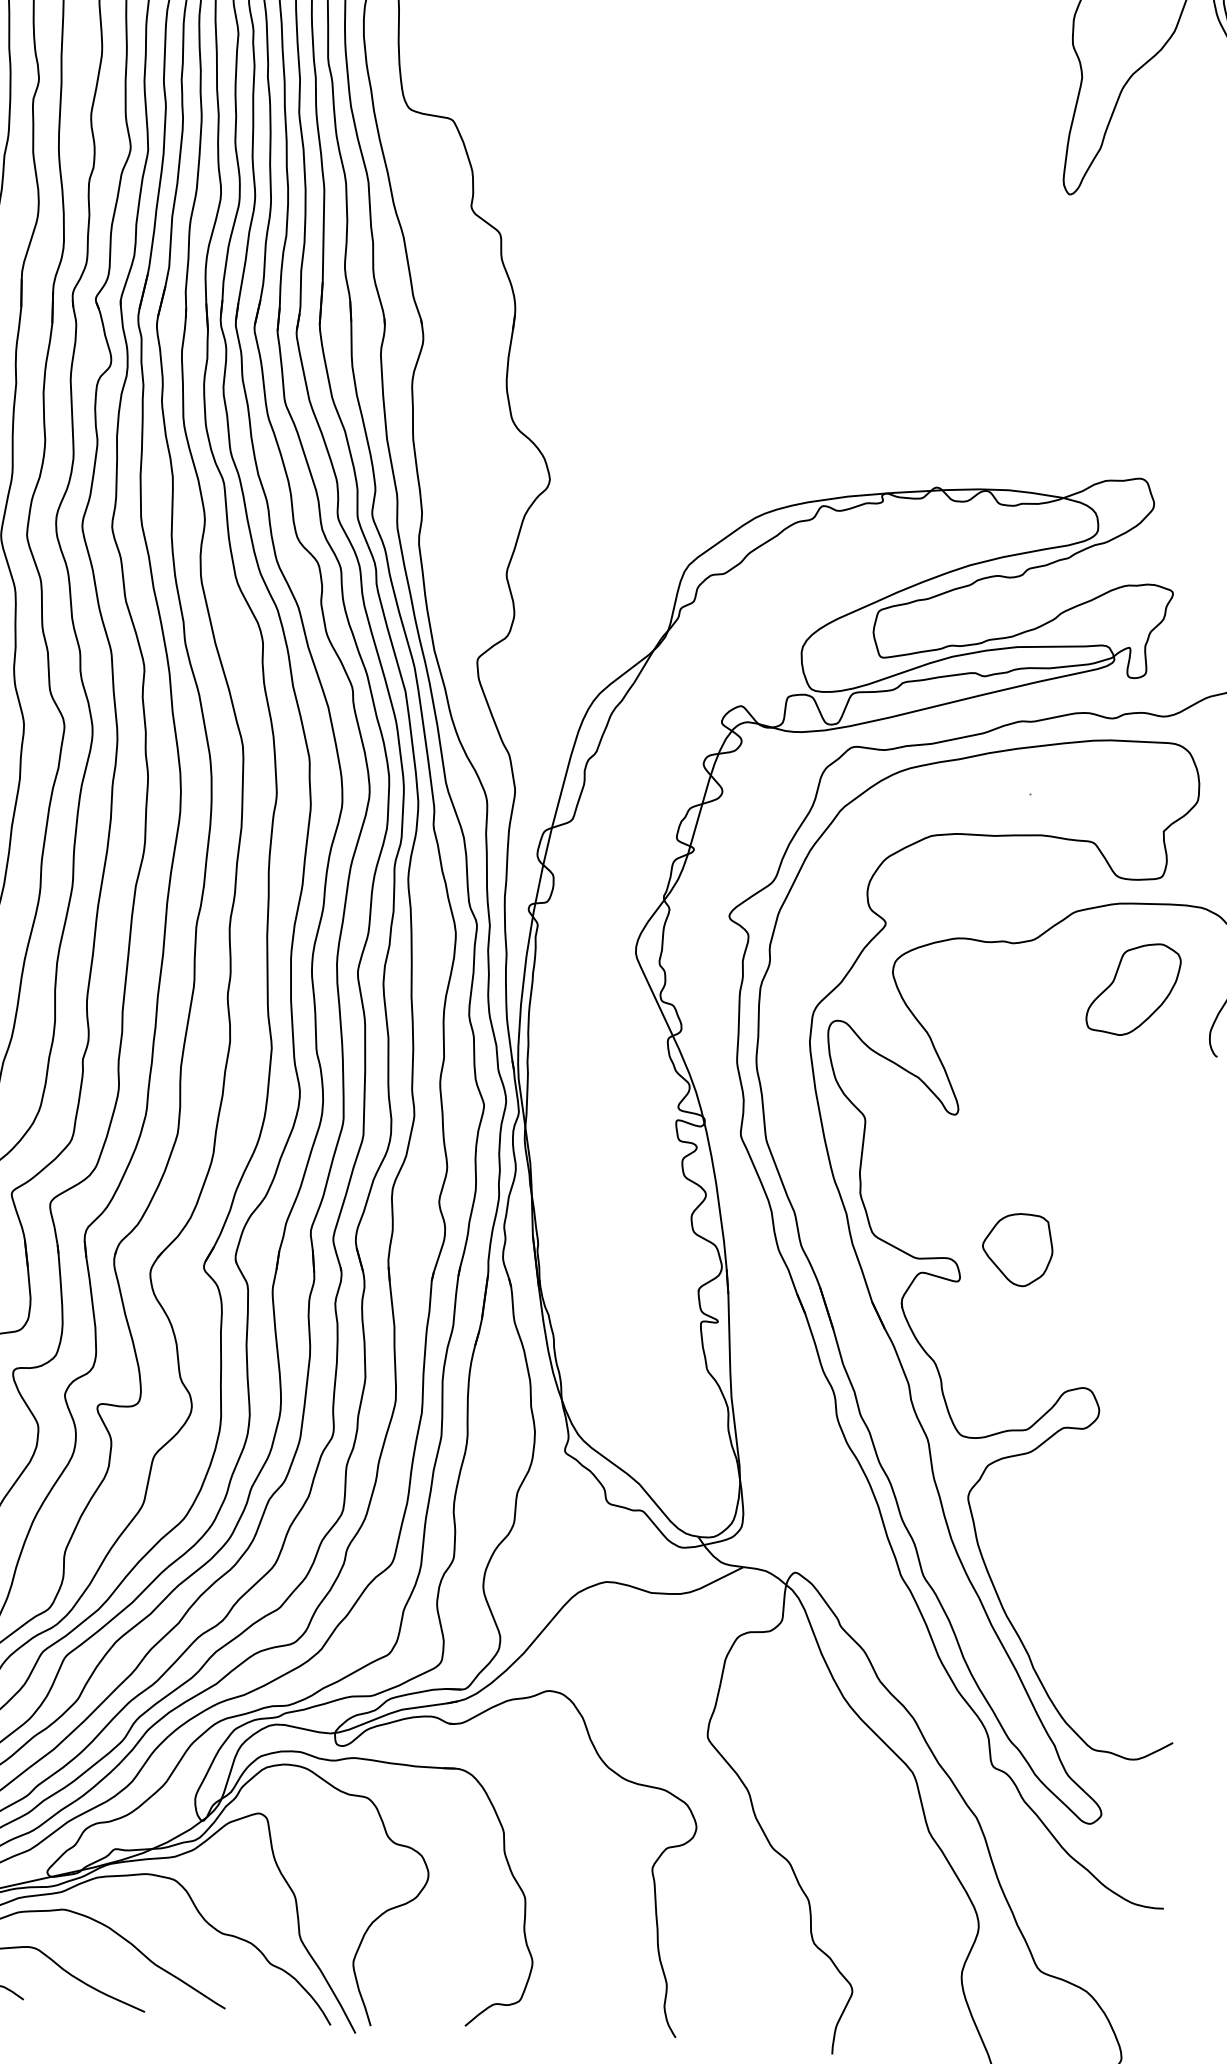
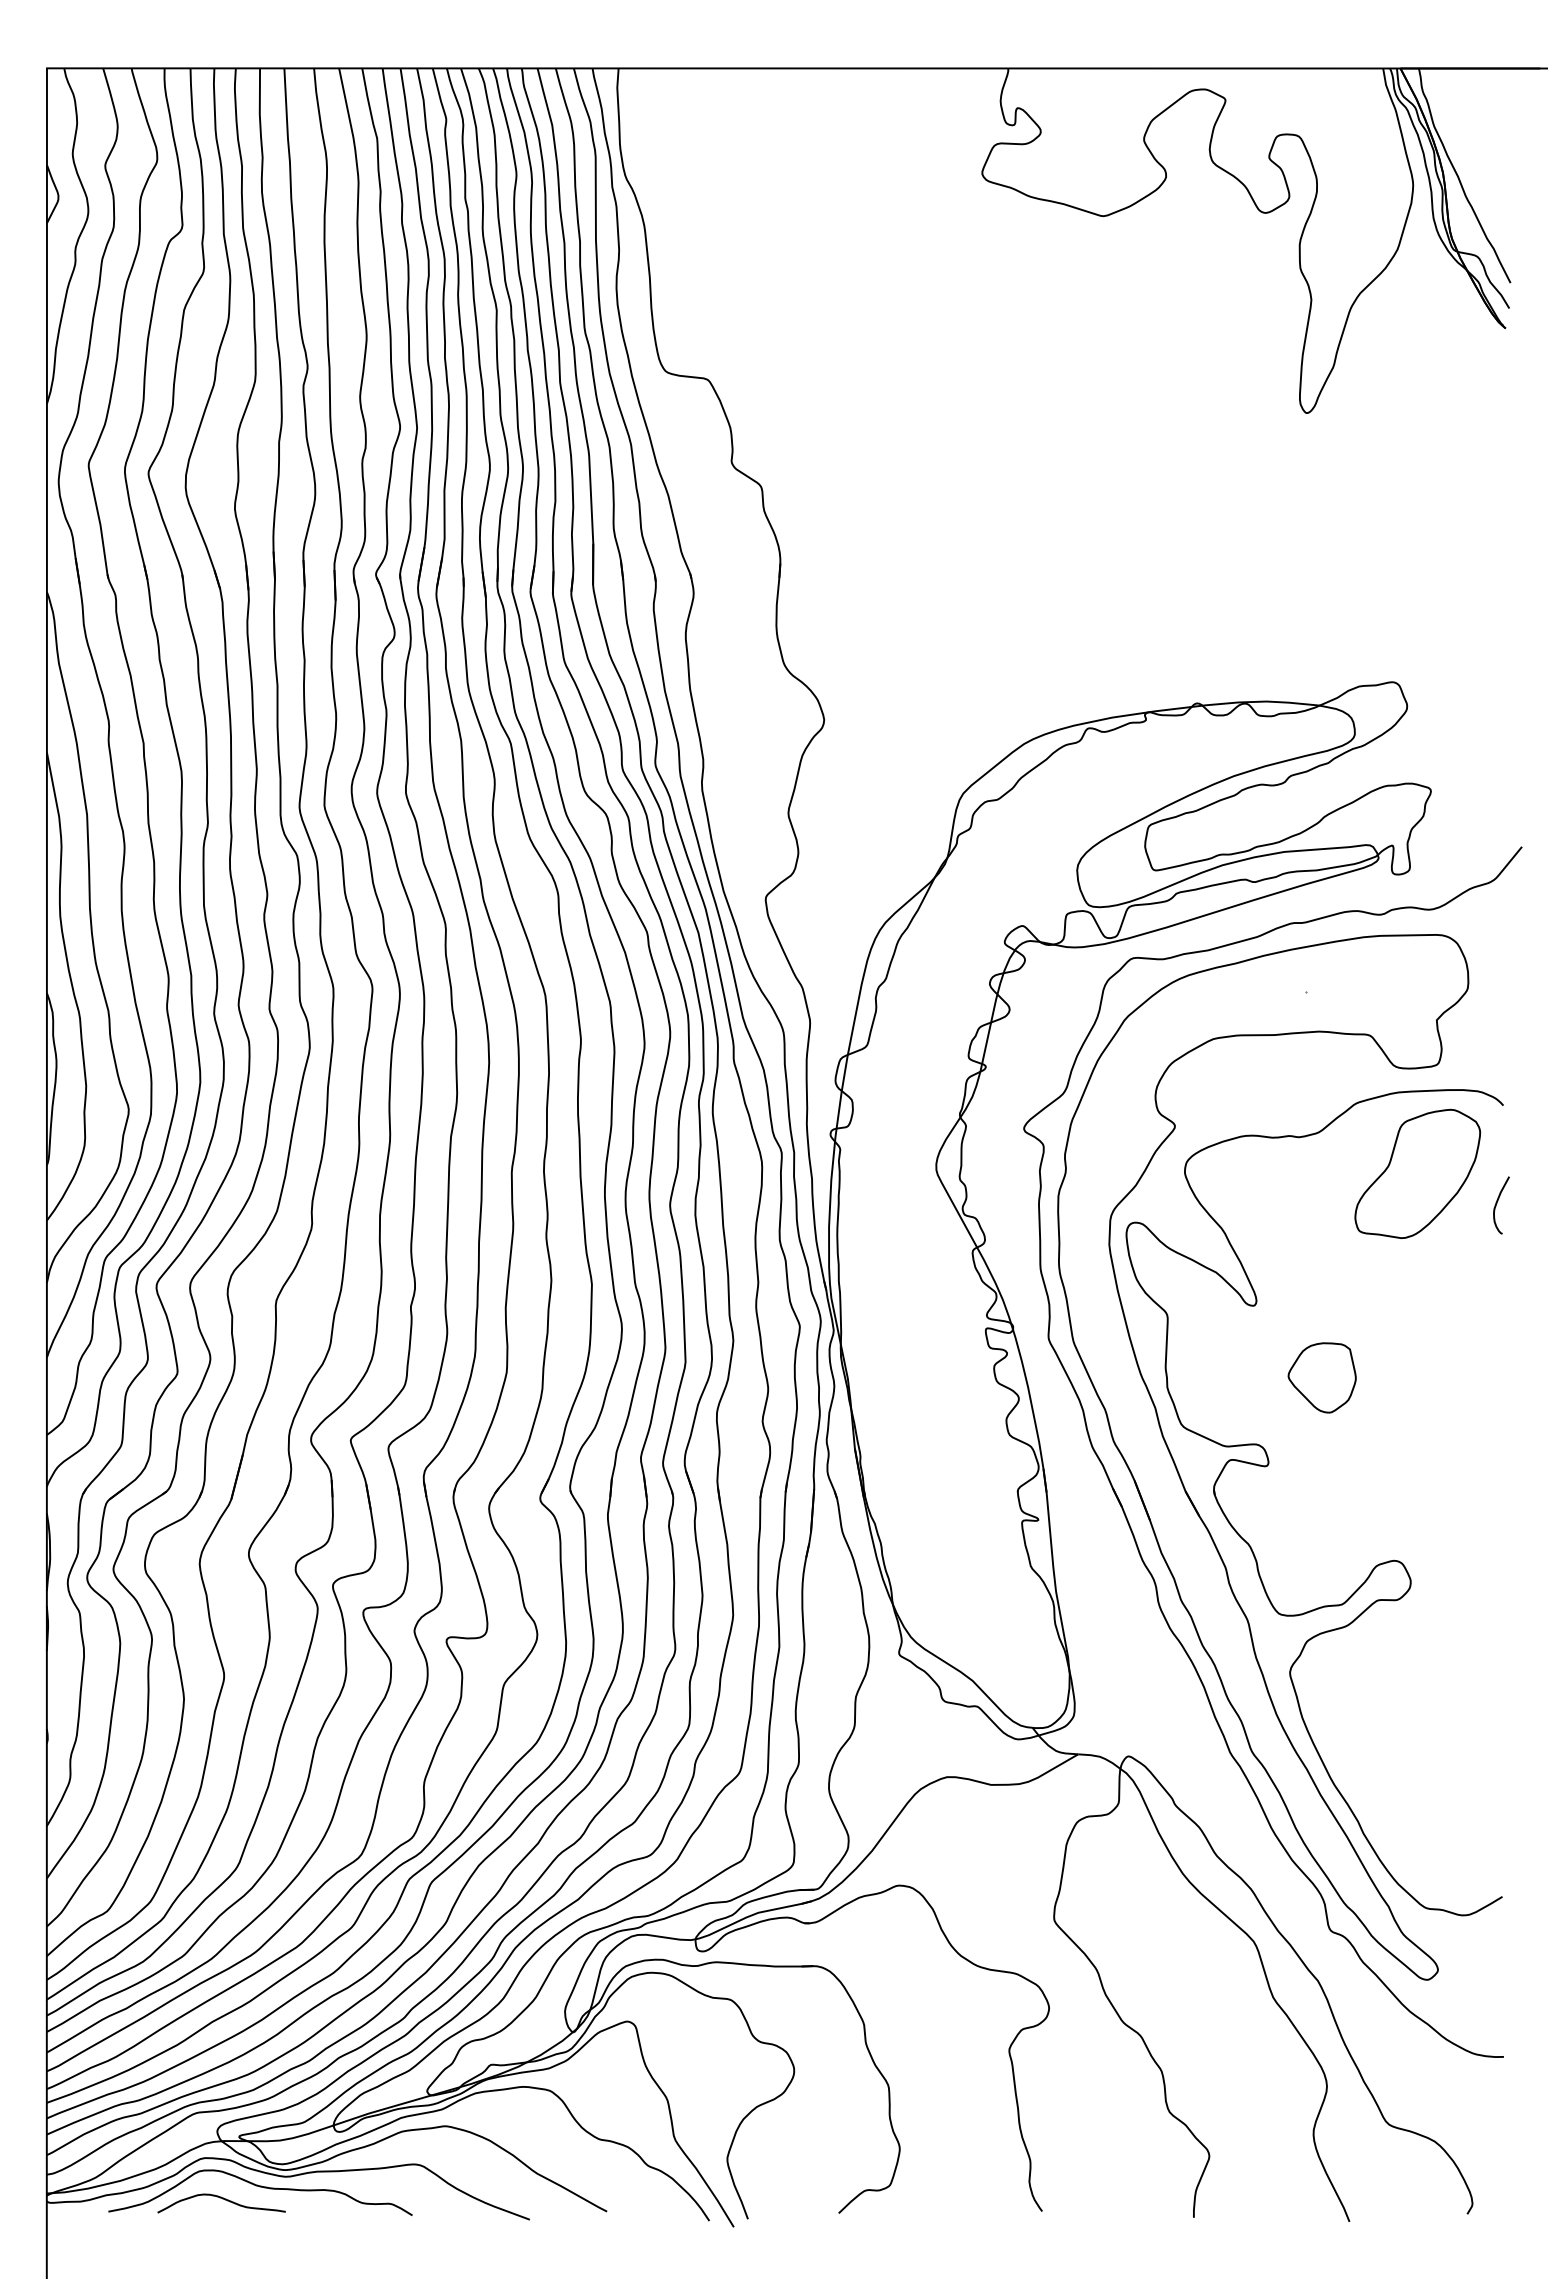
part: (1133, 988) -> (1417, 1173), size x1.43
part: (1016, 1249) -> (1321, 1377), moved

